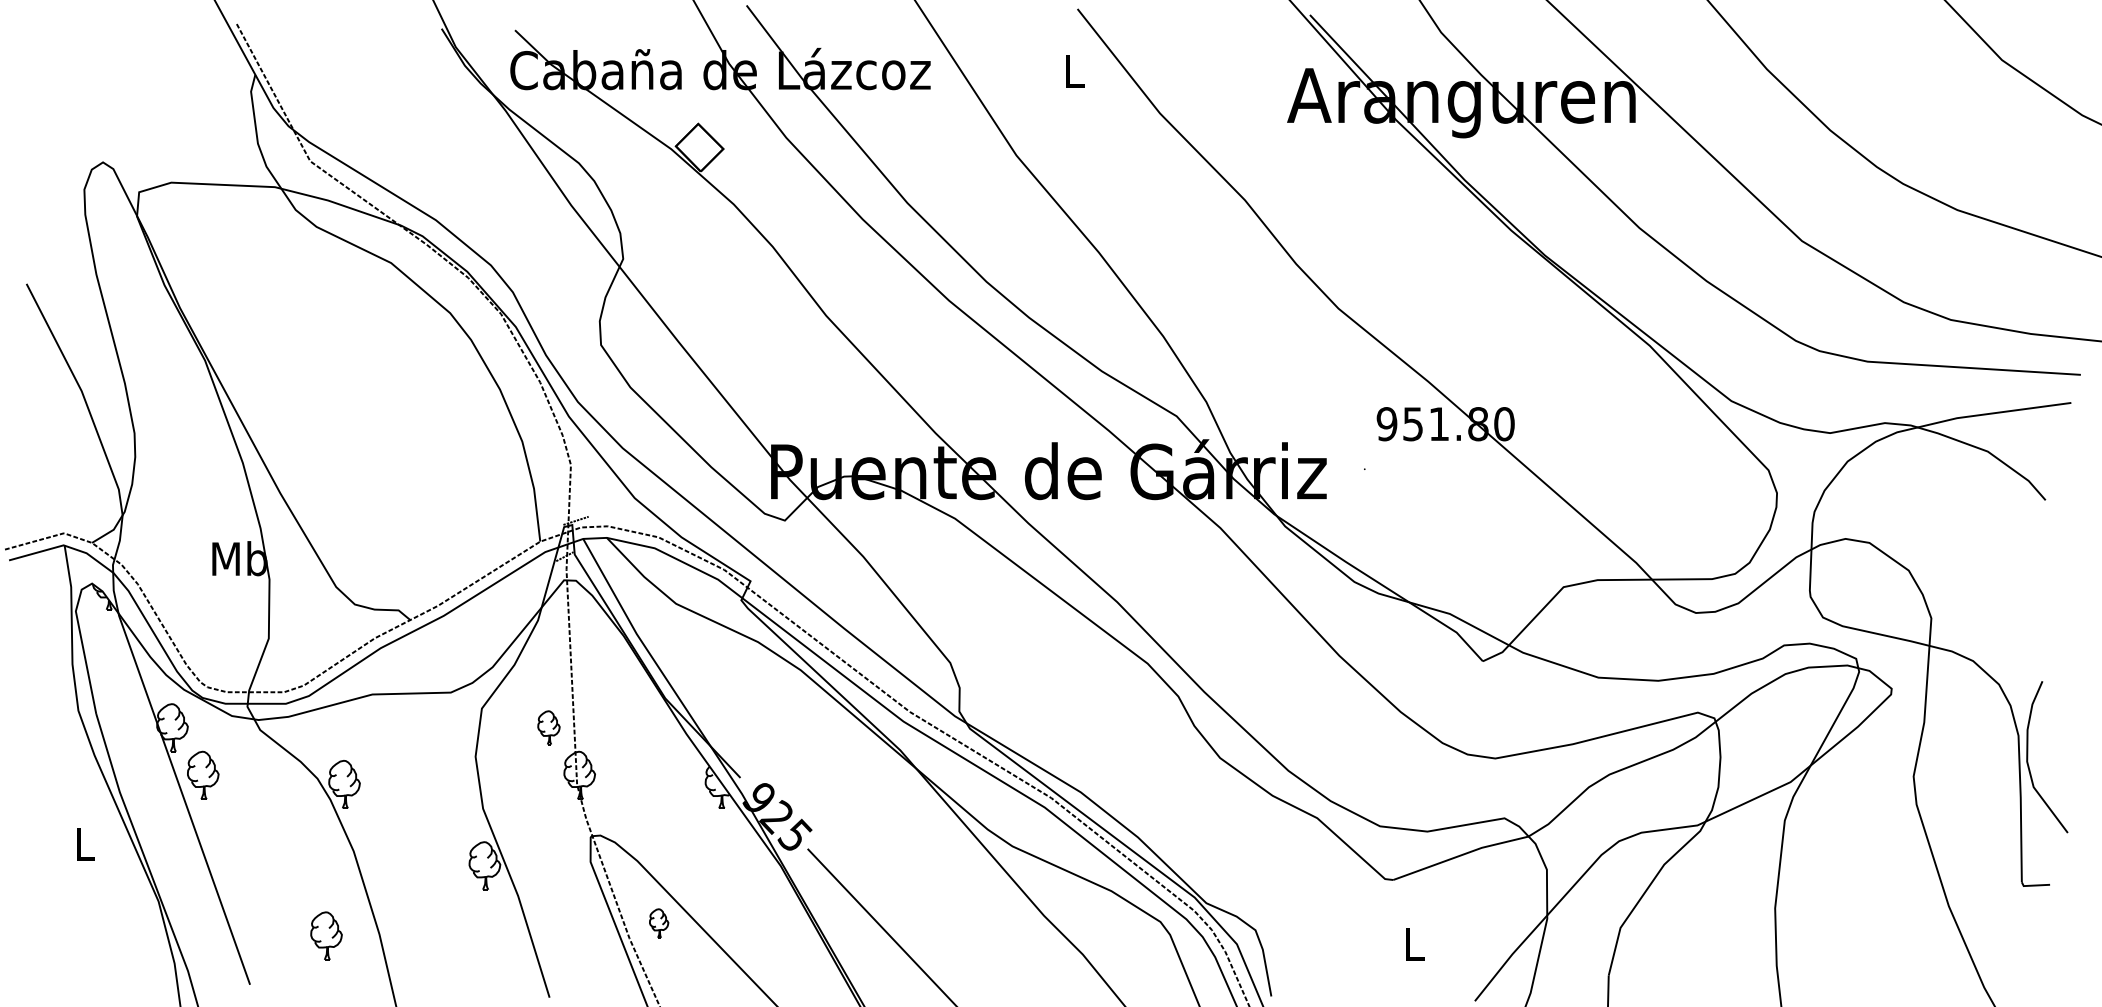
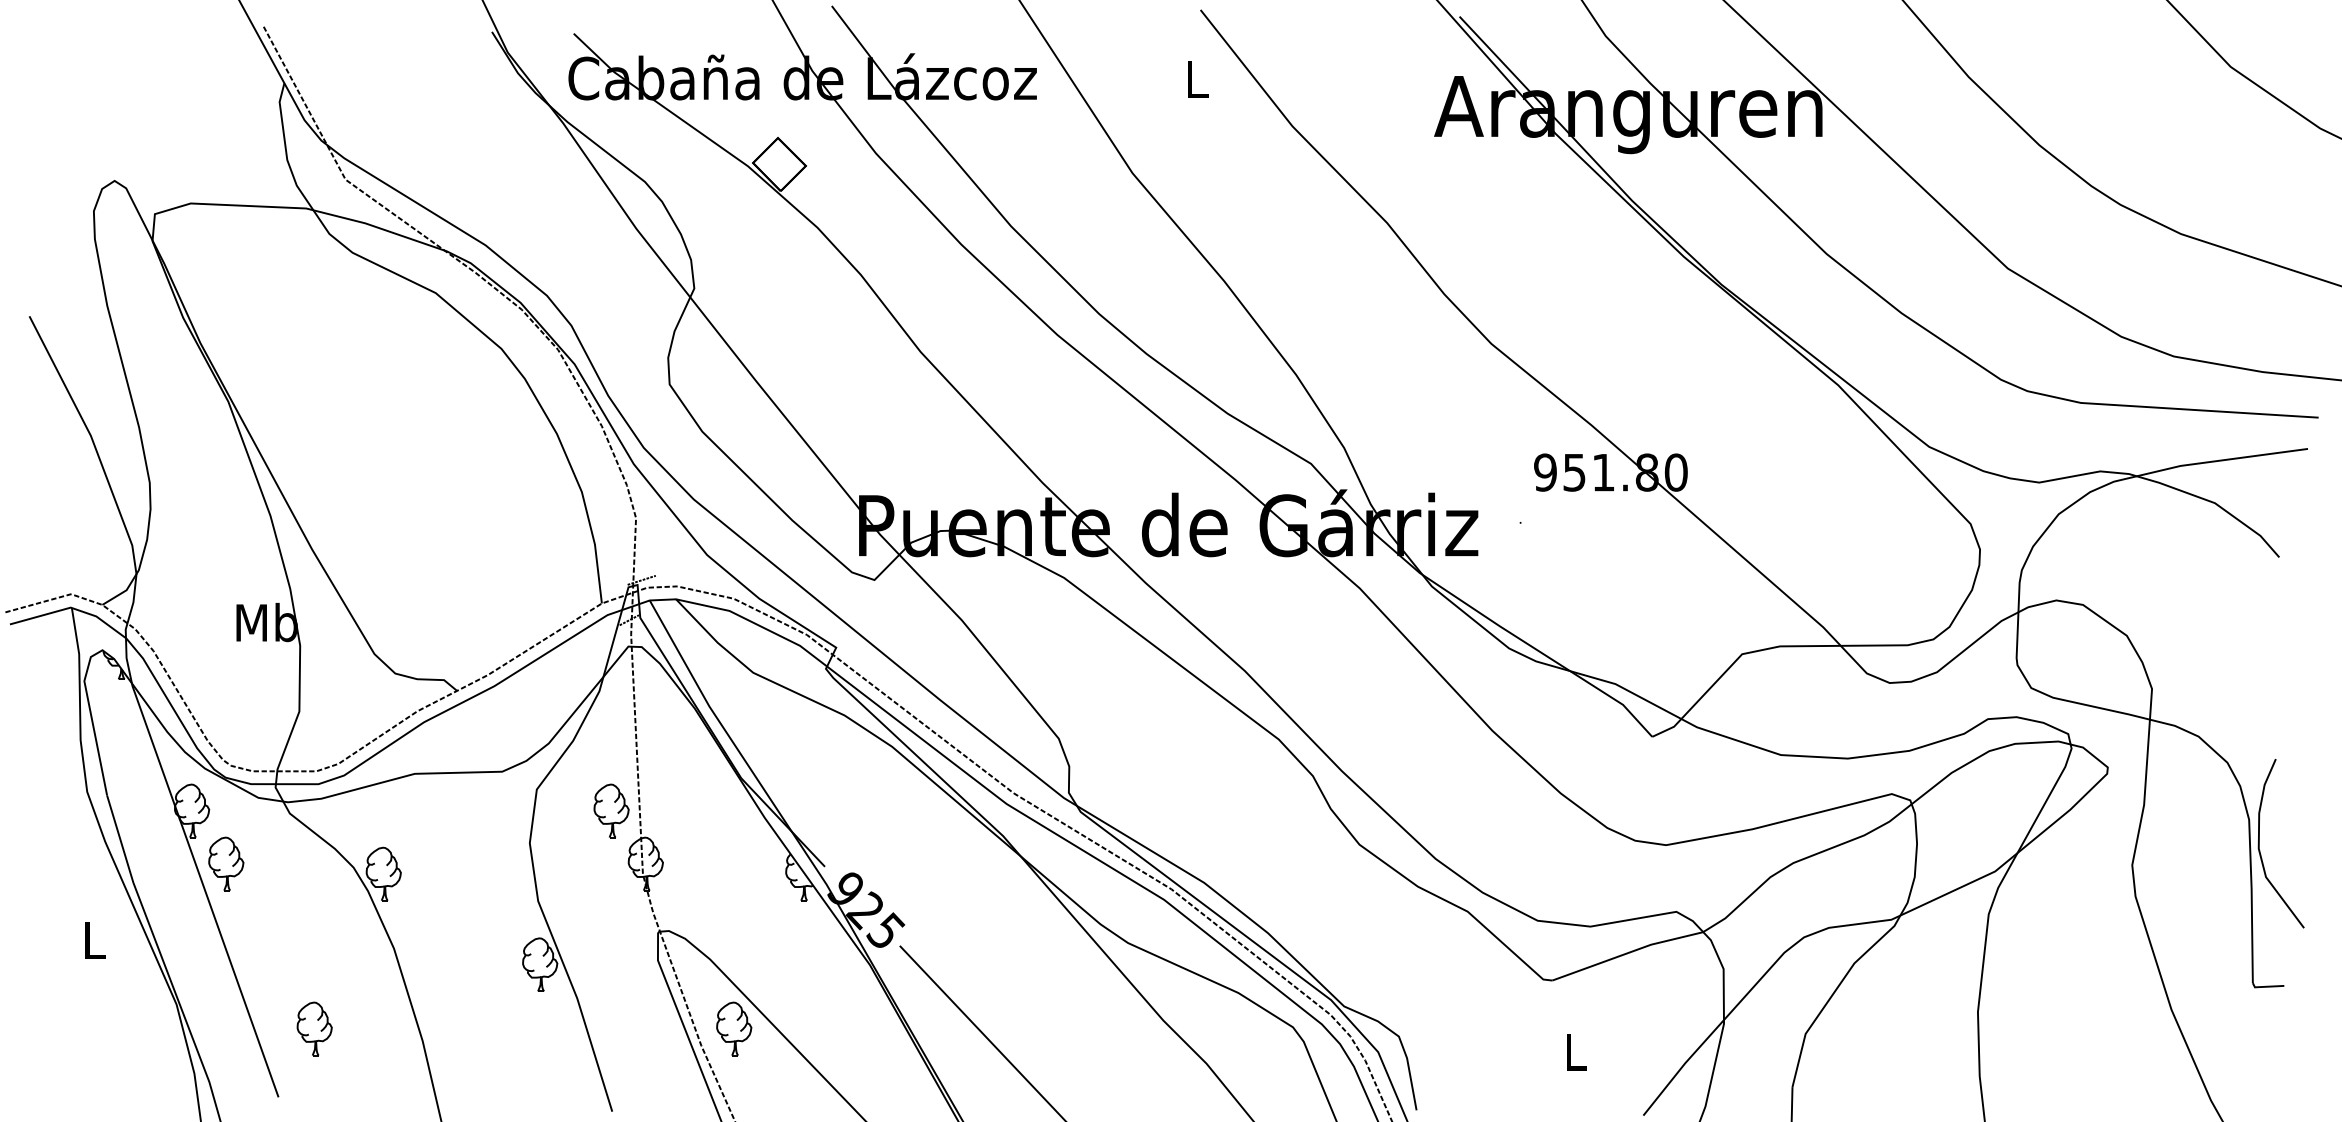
part: (548, 727) -> (611, 810), size x1.43
part: (659, 923) -> (734, 1028), size x1.67
part: (326, 935) -> (314, 1028), moved

